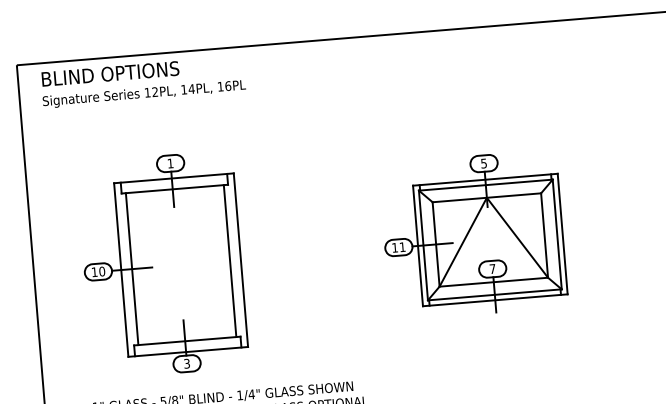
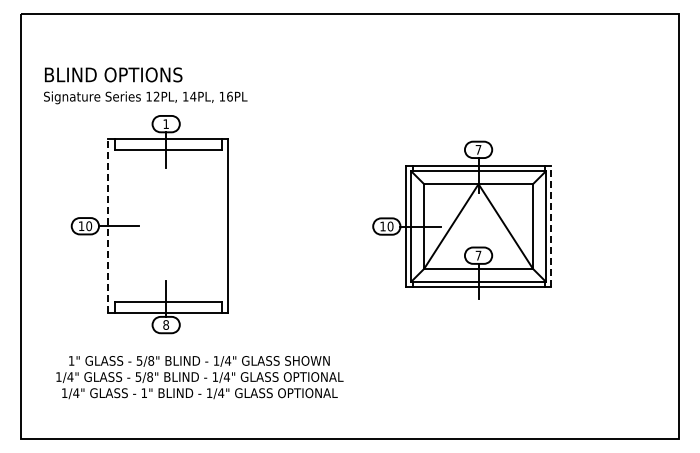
text: (143, 81) -> (145, 85), moved
text: (483, 163) -> (478, 149), 5 -> 7
line: (563, 233) -> (551, 226), solid -> dashed
text: (402, 247) -> (390, 226), 11 -> 10
line: (230, 261) -> (217, 226), removed
line: (121, 269) -> (108, 225), solid -> dashed
line: (132, 269) -> (119, 226), removed
text: (187, 363) -> (166, 324), 3 -> 8

